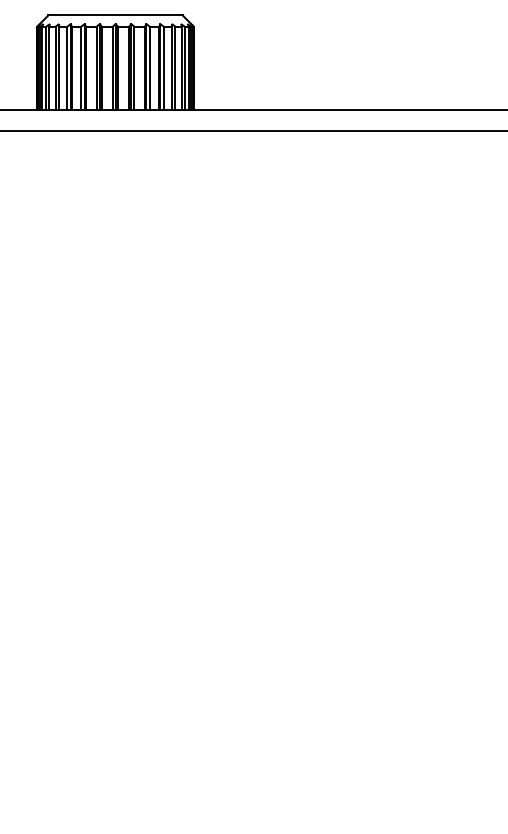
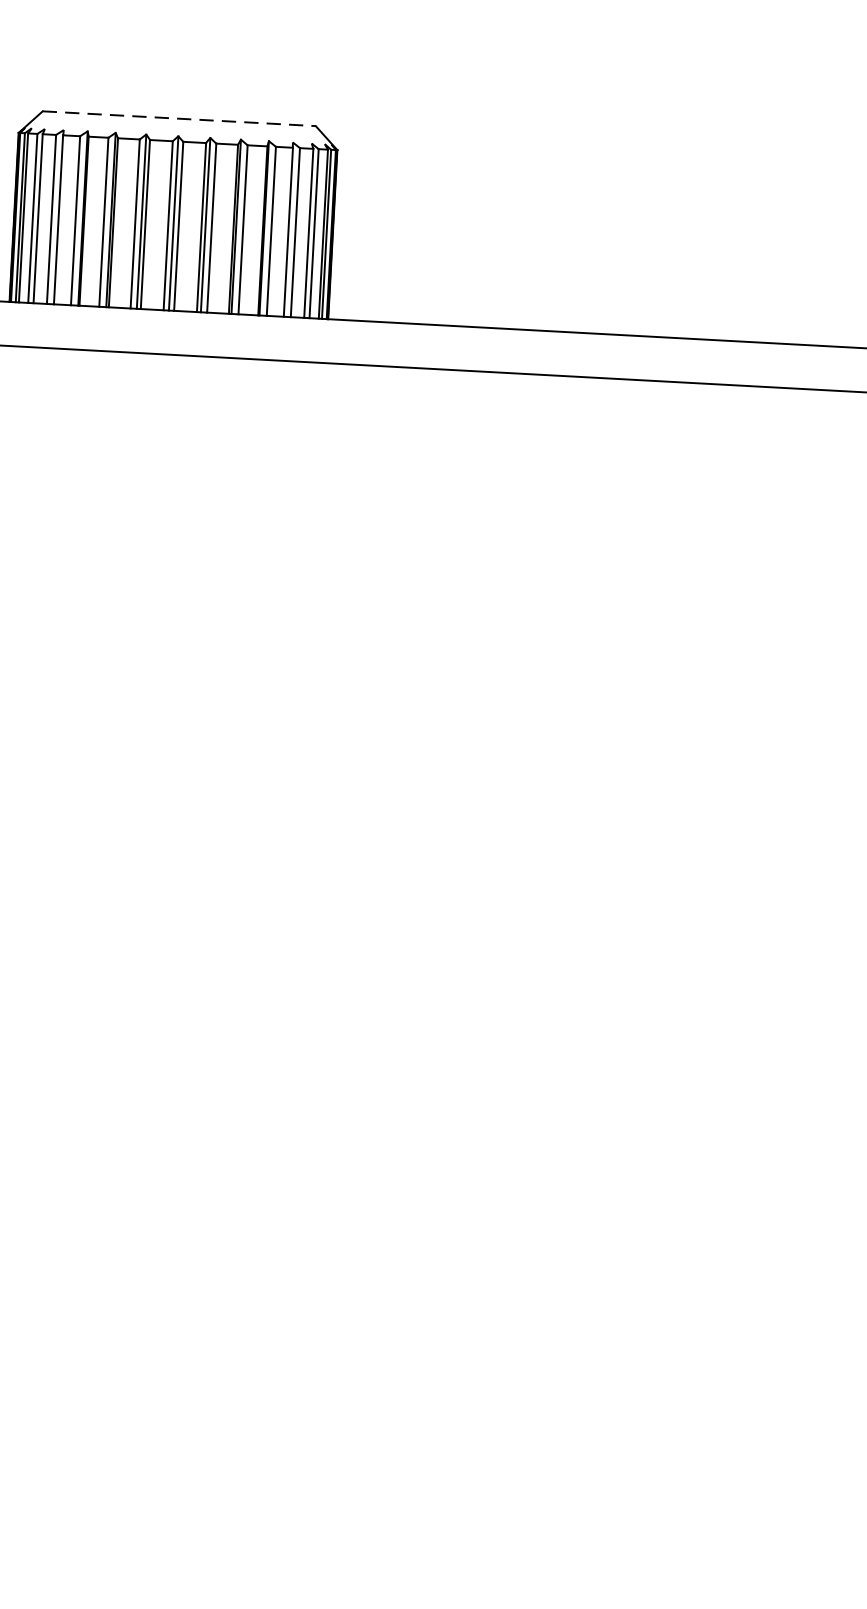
line: (116, 15) -> (181, 119), solid -> dashed

